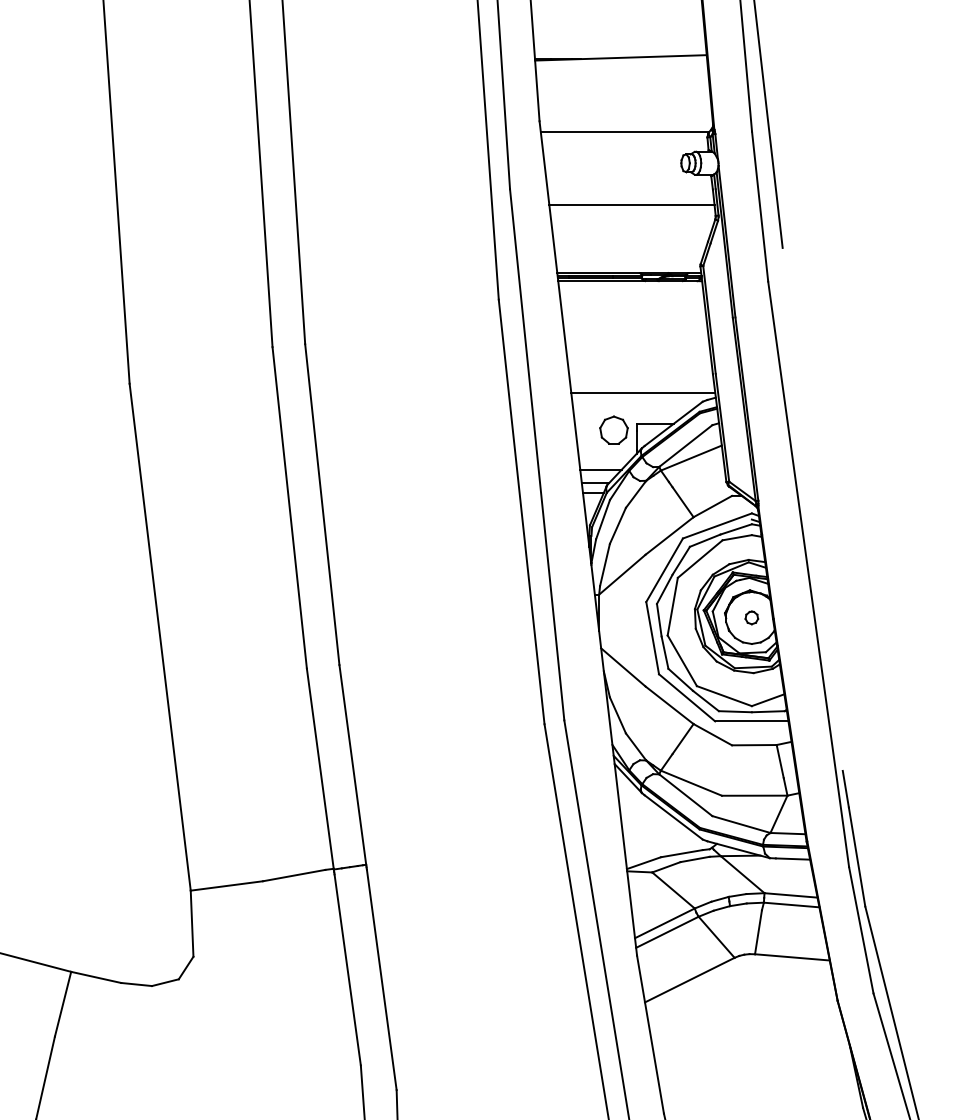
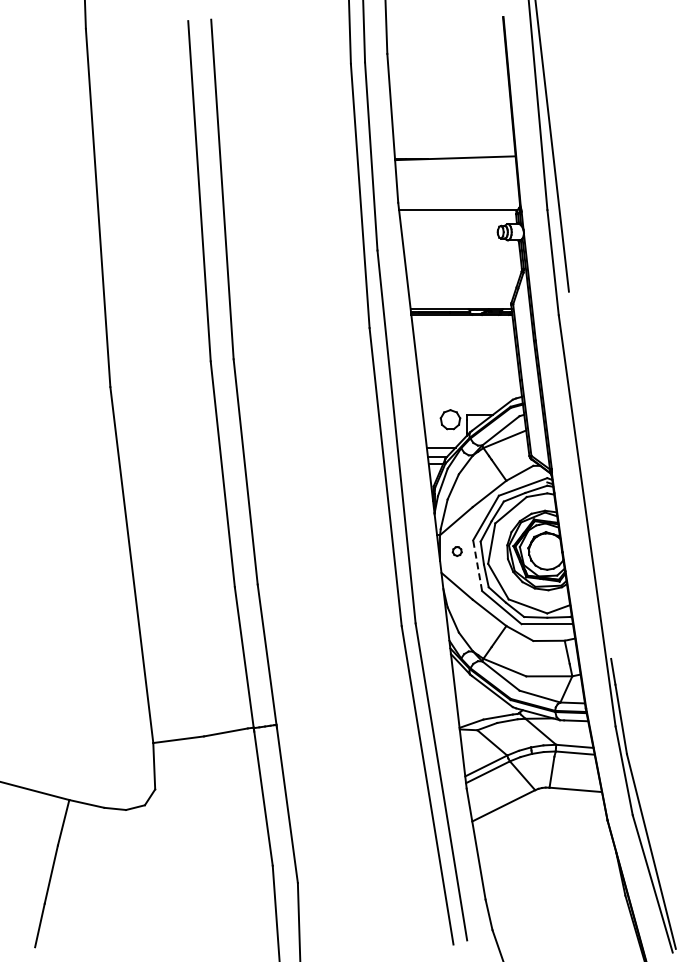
line: (632, 204) -> (463, 261), removed
line: (642, 392) -> (470, 393), removed
part: (750, 617) -> (456, 551), moved
line: (652, 637) -> (477, 565), solid -> dashed

